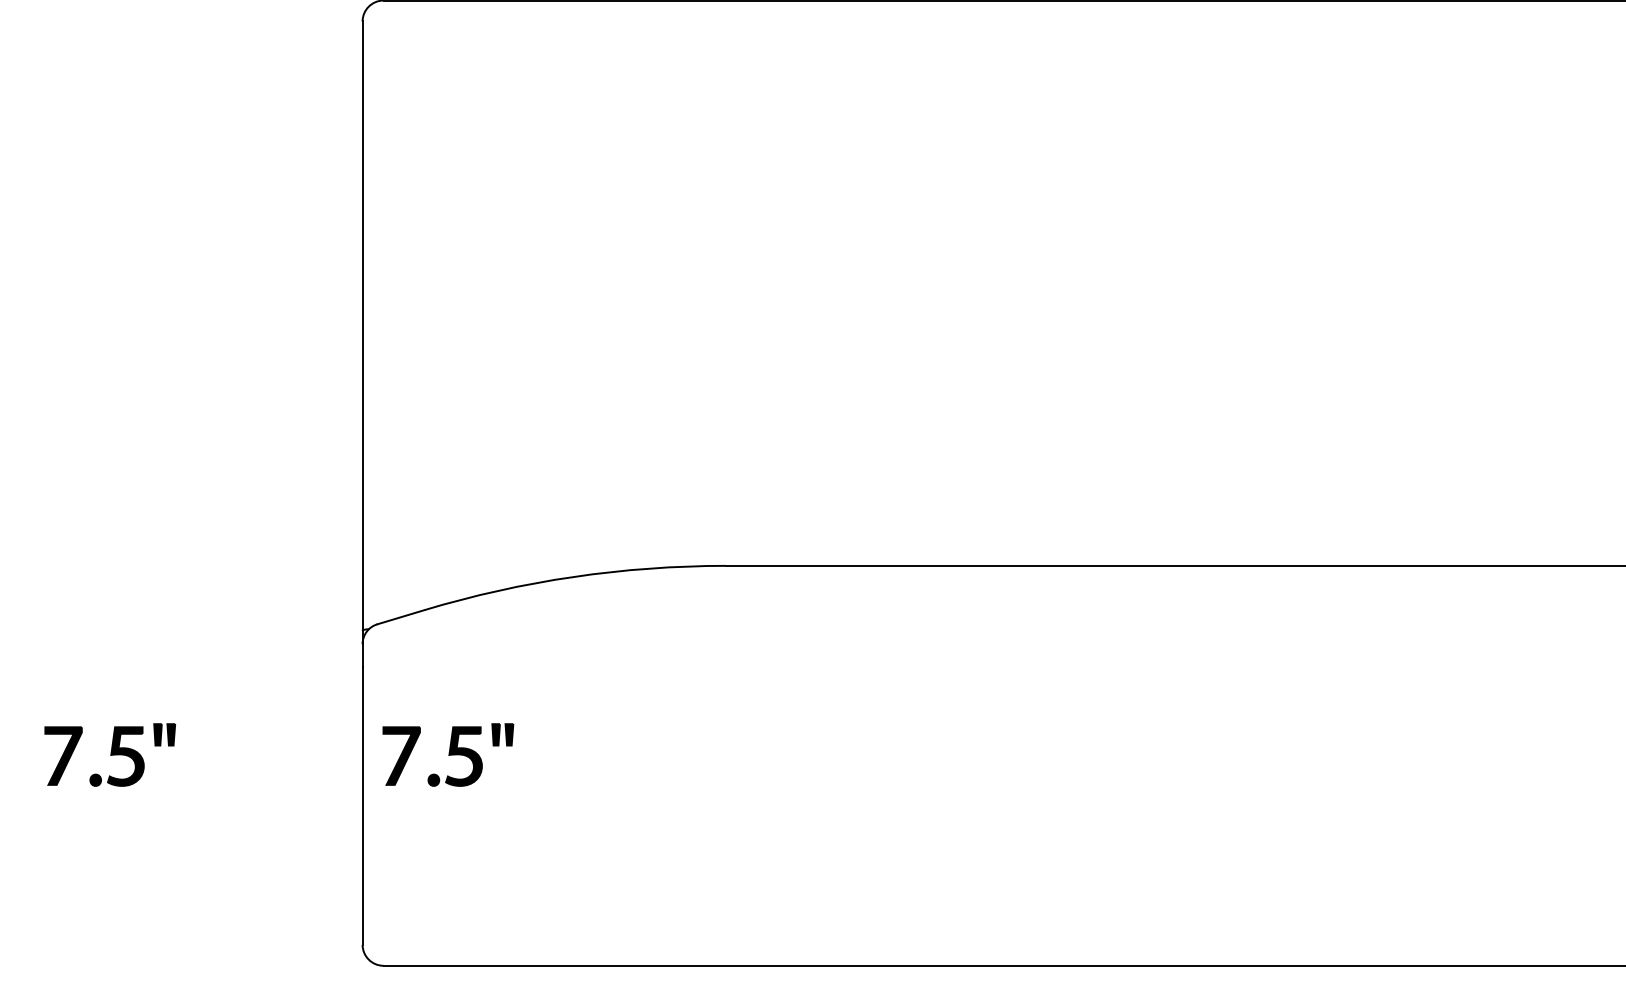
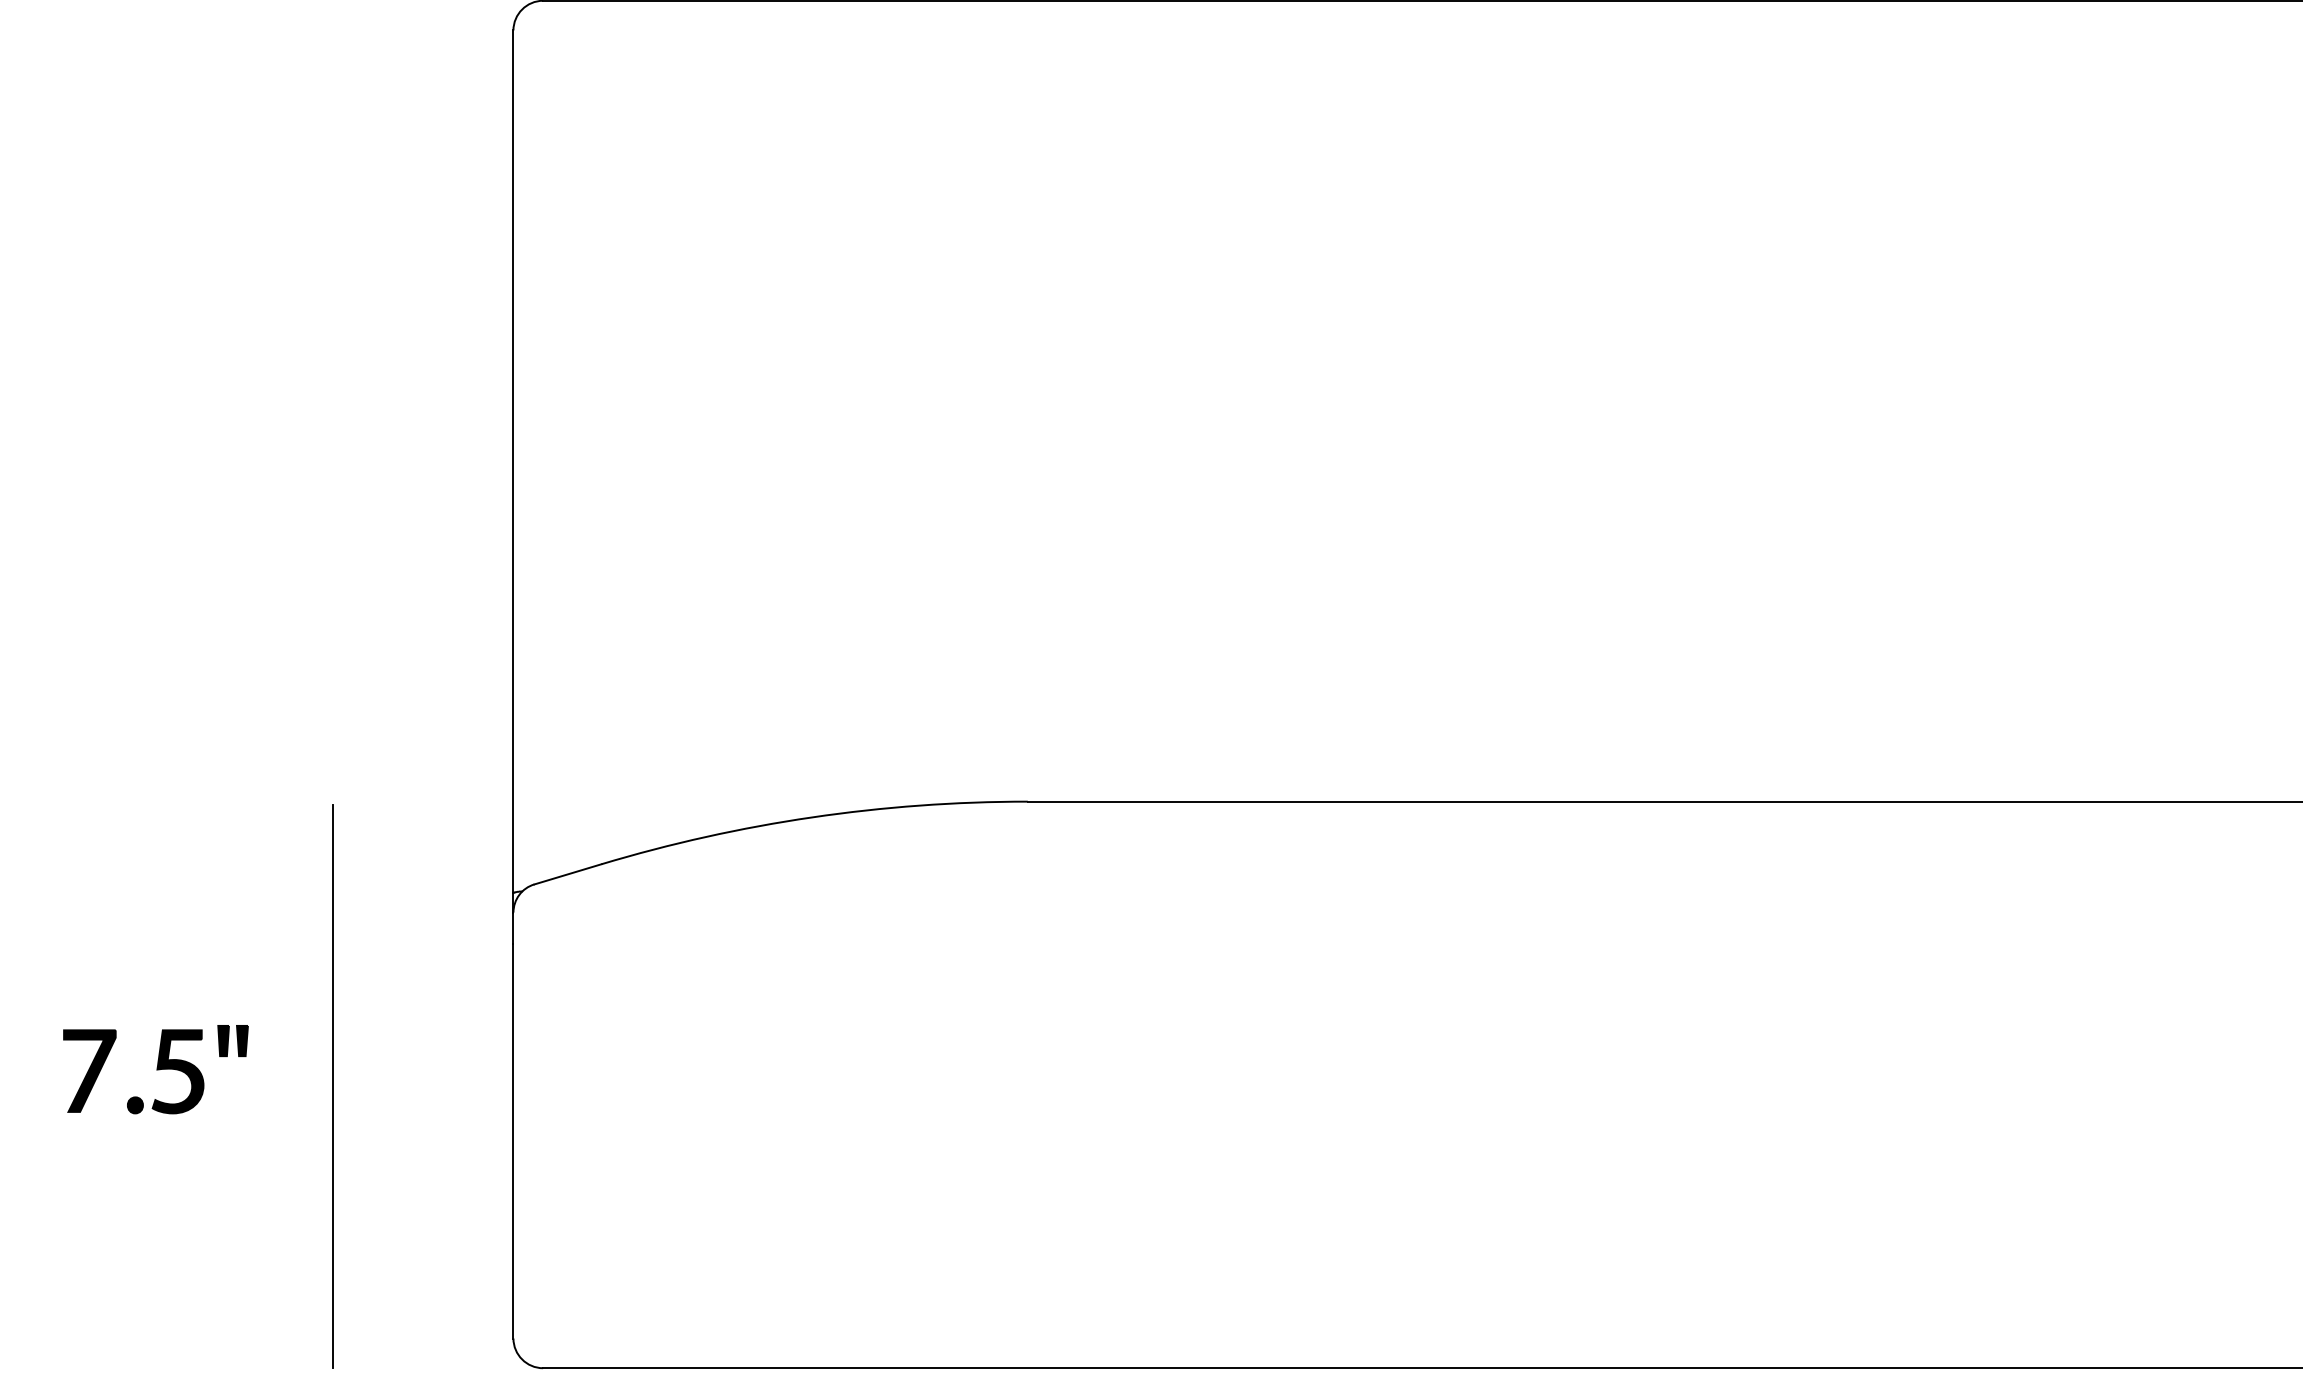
part: (448, 754) -> (634, 1069), removed
line: (235, 766) -> (333, 1086), added

